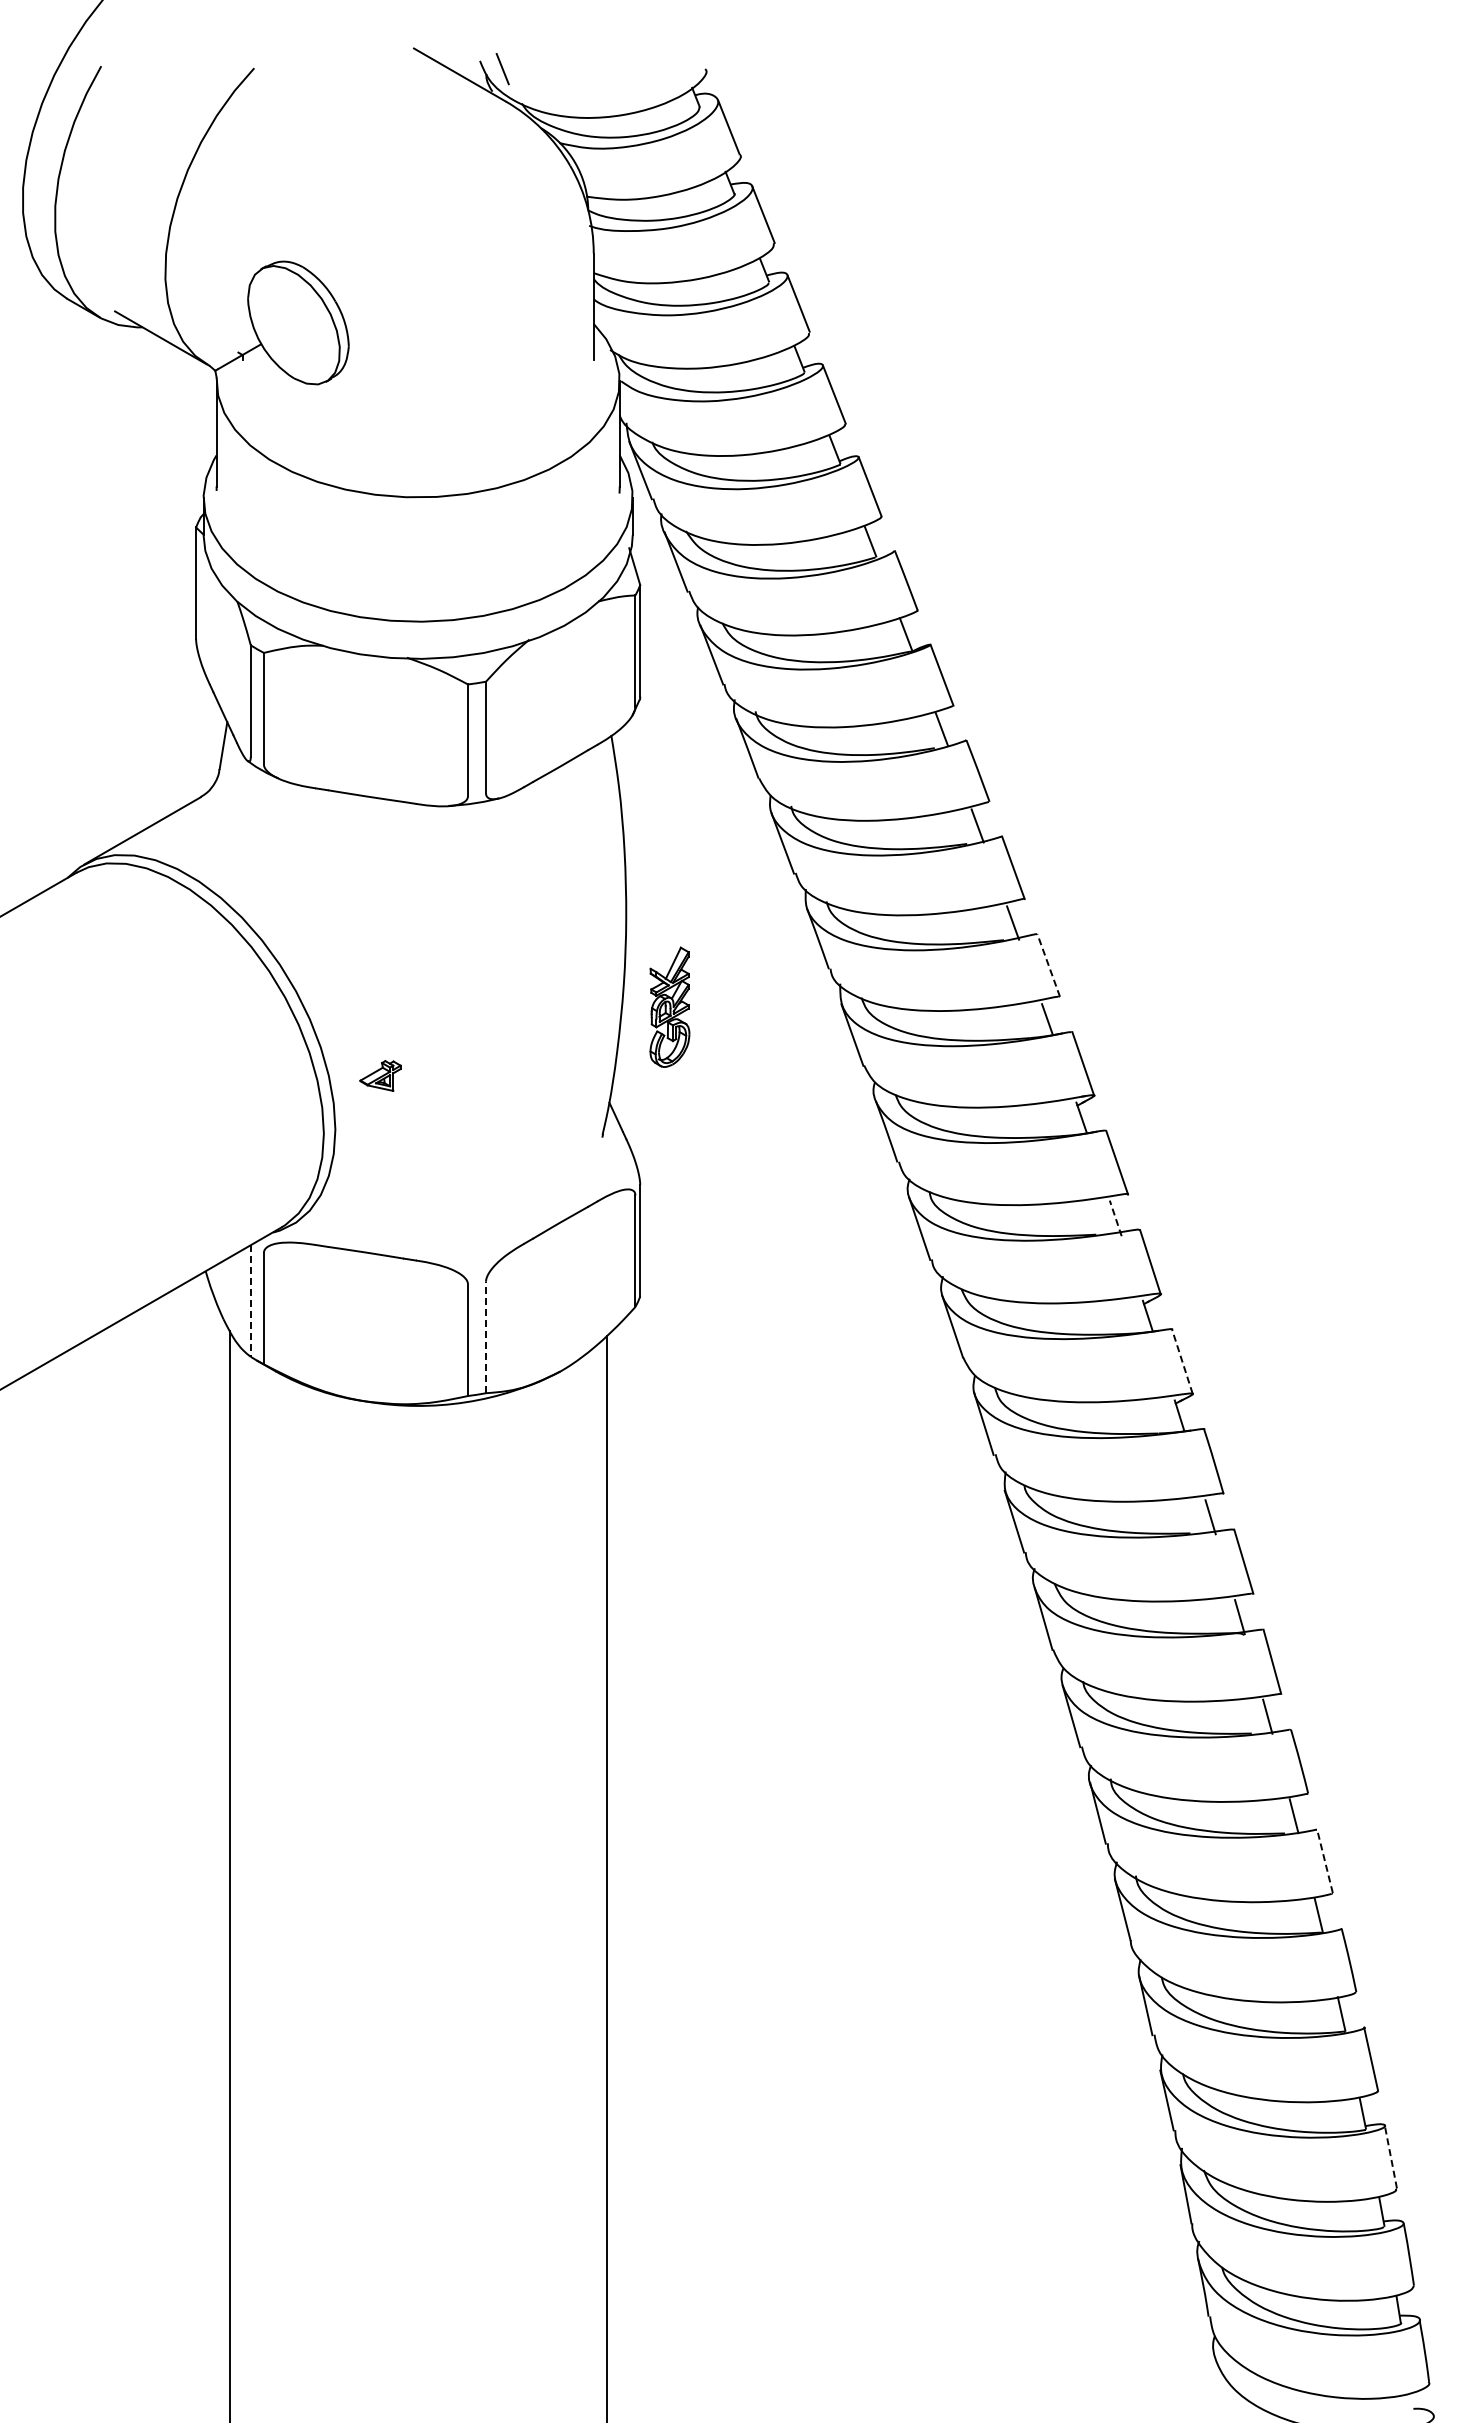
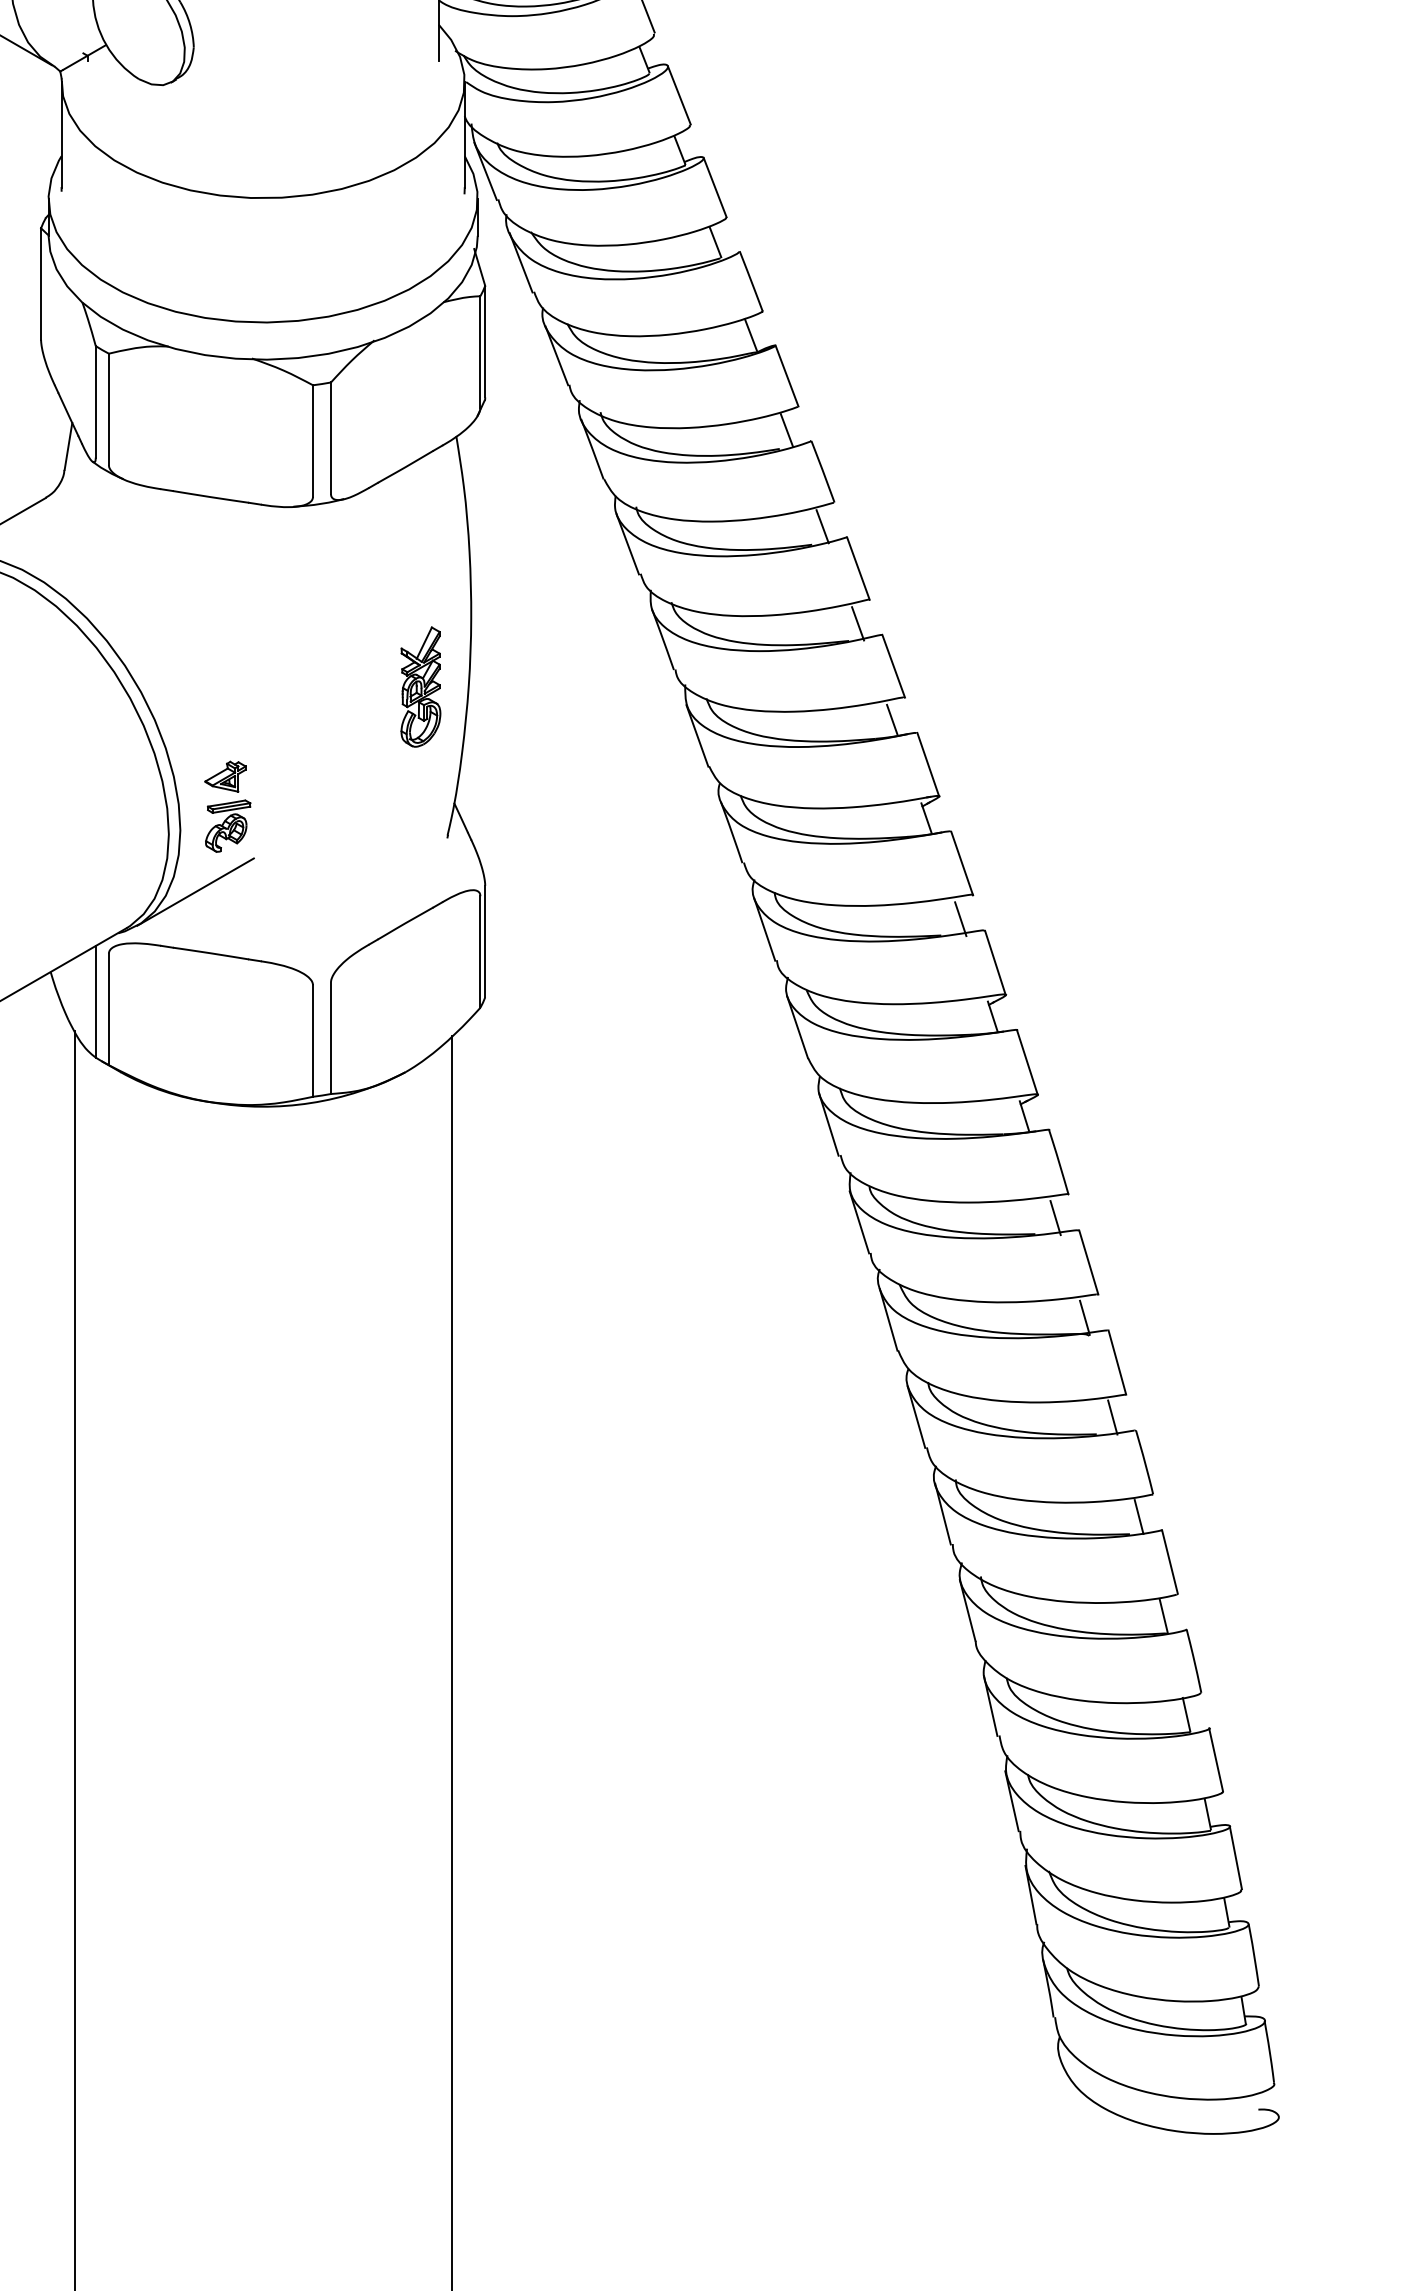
line: (1048, 964) -> (893, 665), dashed -> solid
part: (669, 1006) -> (420, 686), moved
part: (383, 1125) -> (228, 826), added
line: (350, 1191) -> (195, 892), added
line: (1115, 1218) -> (960, 919), dashed -> solid
line: (250, 1301) -> (95, 1002), dashed -> solid
line: (486, 1337) -> (331, 1038), dashed -> solid
line: (1182, 1361) -> (1027, 1062), dashed -> solid
line: (1324, 1861) -> (1169, 1562), dashed -> solid
line: (1390, 2157) -> (1235, 1858), dashed -> solid

